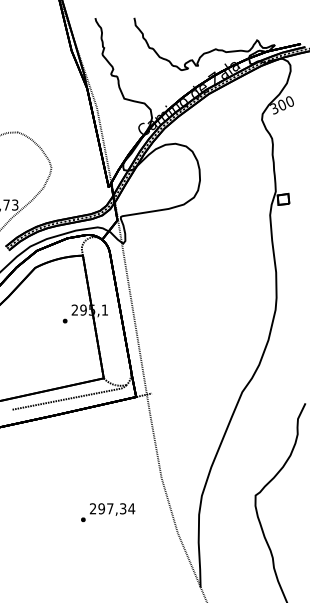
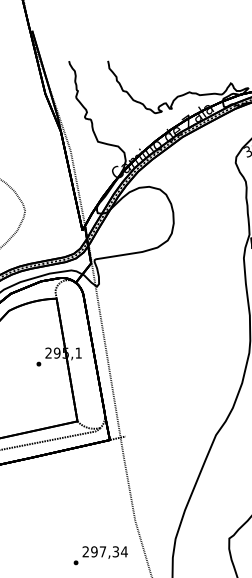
text: (108, 512) -> (101, 555), moved

